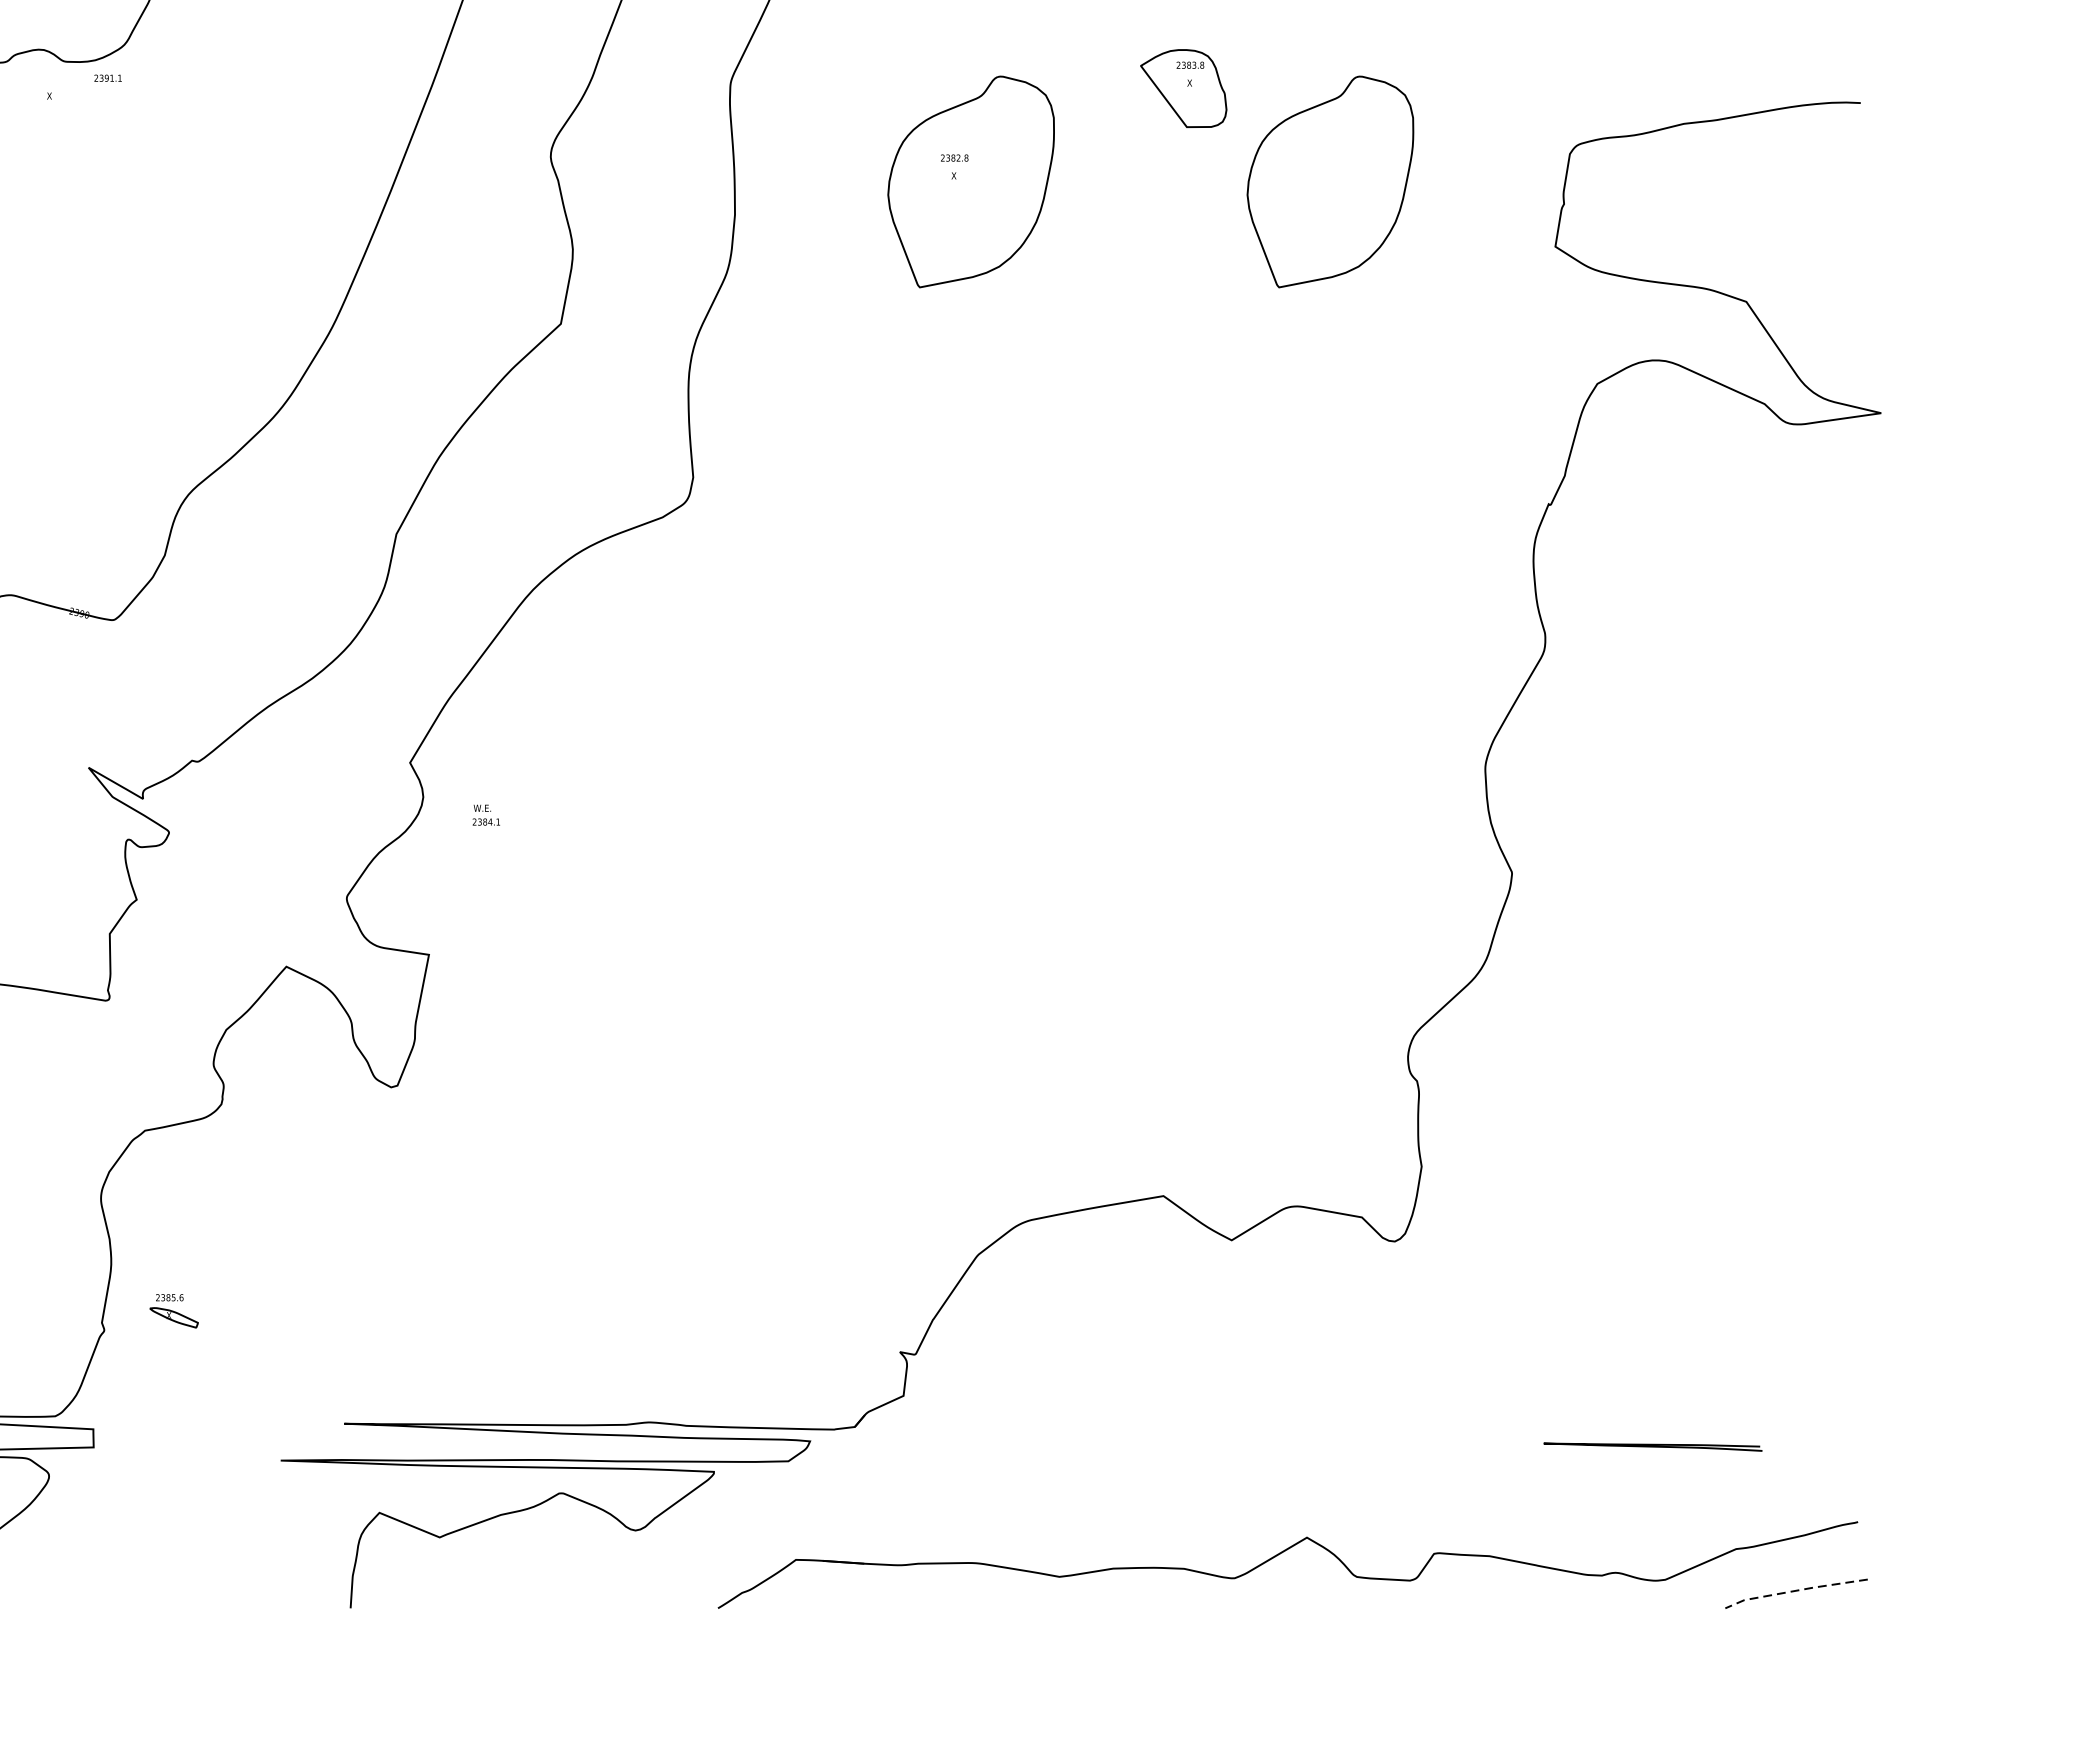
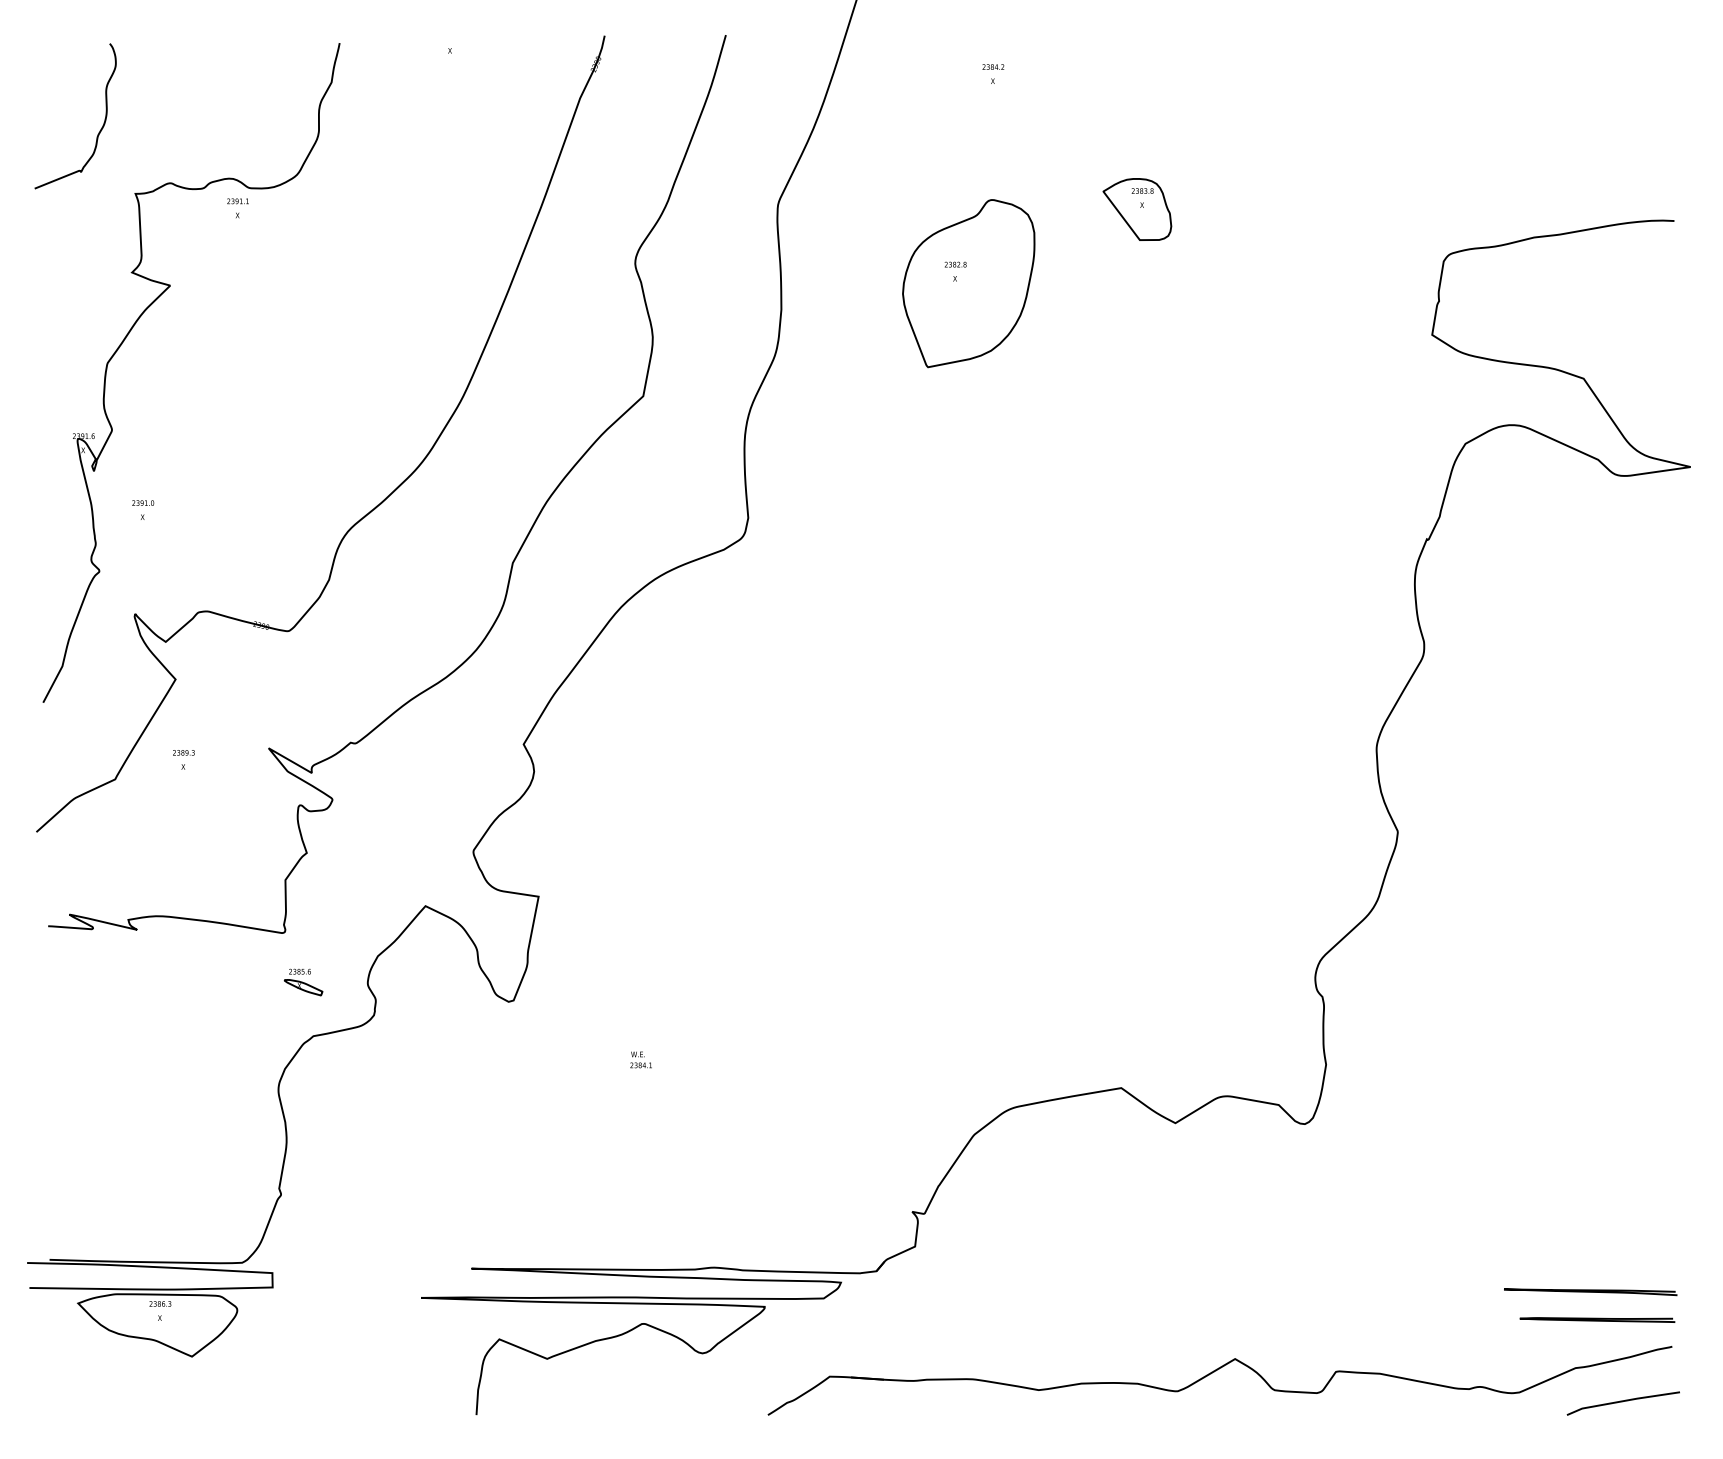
text: (107, 78) -> (237, 201), moved
part: (1330, 181) -> (1253, 283), removed
text: (485, 814) -> (640, 1059), moved
part: (174, 1311) -> (303, 982), moved
curve: (1652, 1447) -> (1590, 1292), moved
curve: (1763, 1487) -> (1597, 1319), added
line: (1795, 1591) -> (1622, 1401), dashed -> solid

